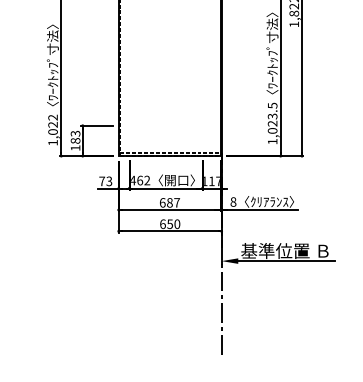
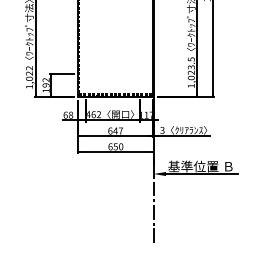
text: (75, 136) -> (46, 82), 183 -> 192
text: (105, 181) -> (68, 115), 73 -> 68
text: (233, 201) -> (162, 130), 8 -> 3
text: (169, 202) -> (115, 130), 687 -> 647

